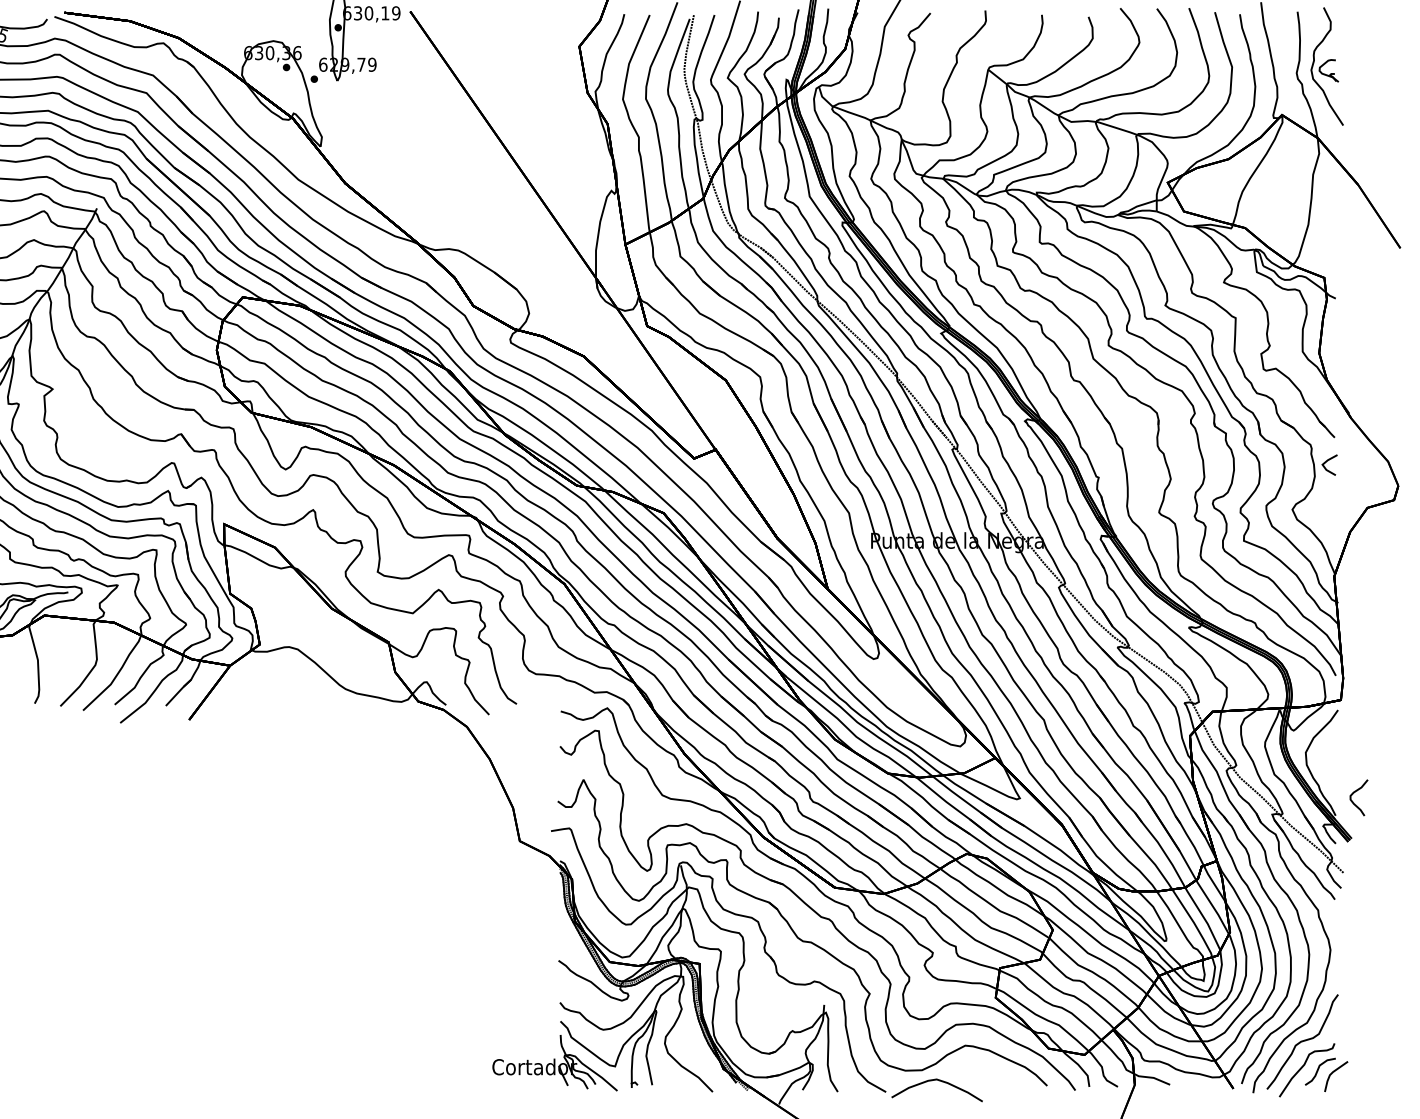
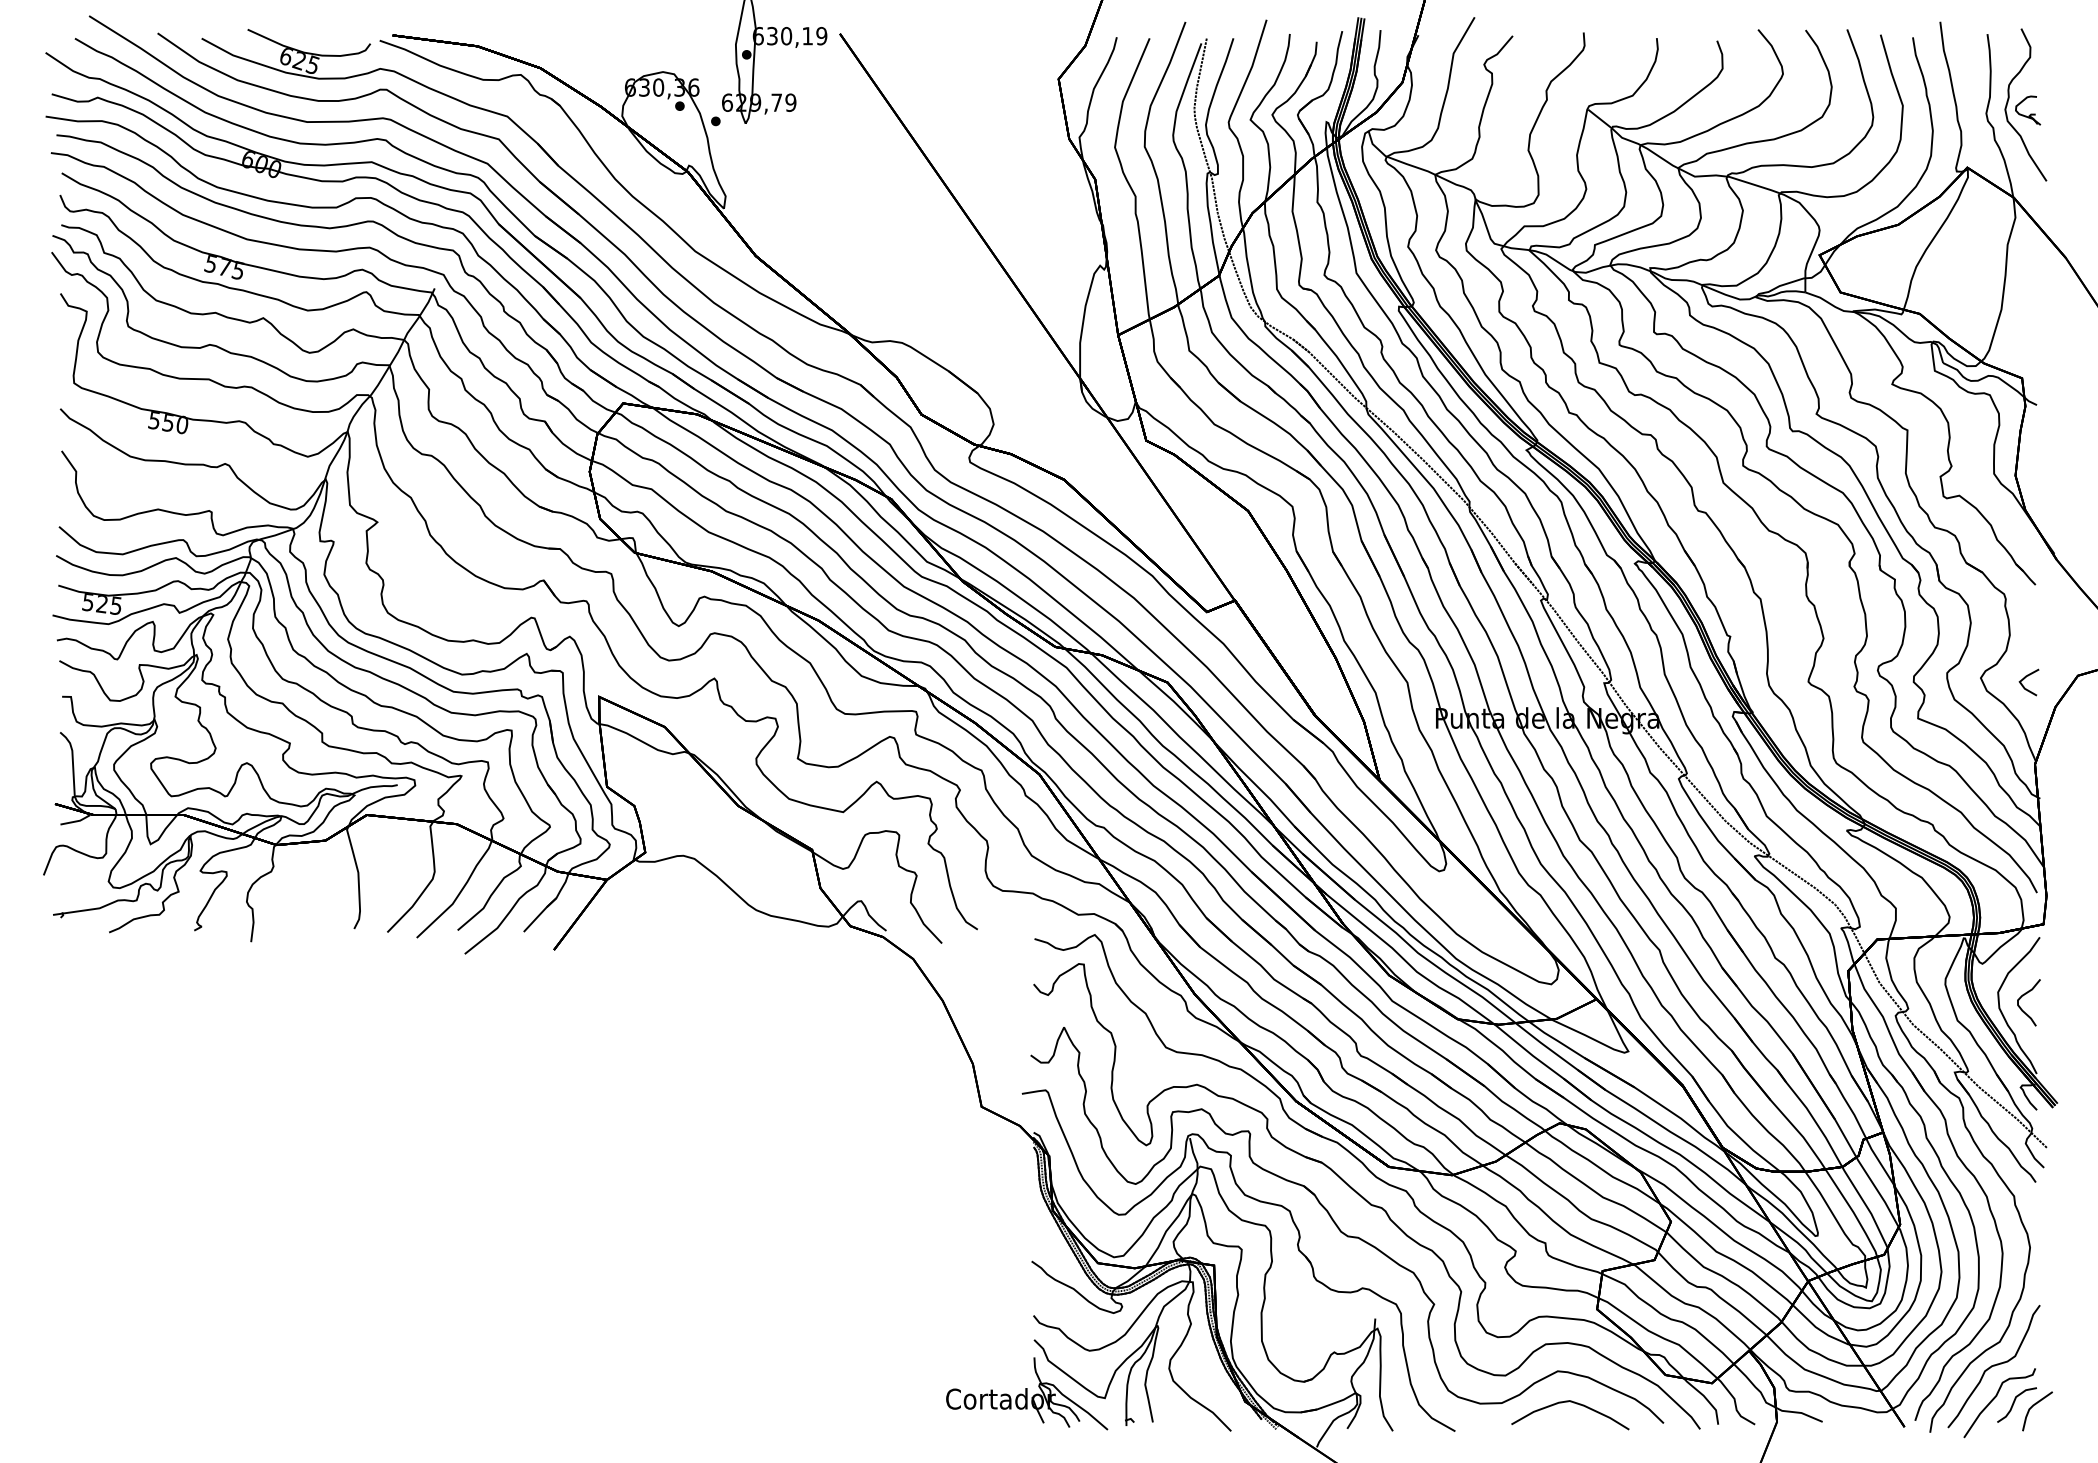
line: (1326, 462) -> (2025, 678), moved
curve: (1354, 792) -> (2023, 996), moved
curve: (939, 1081) -> (1573, 1403), moved

